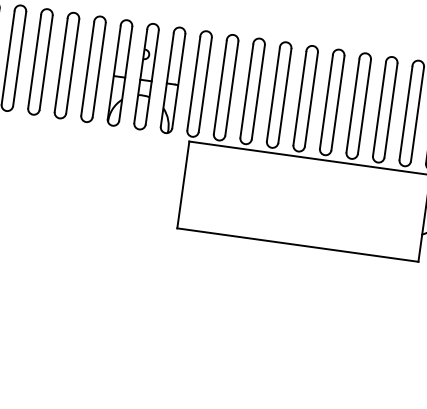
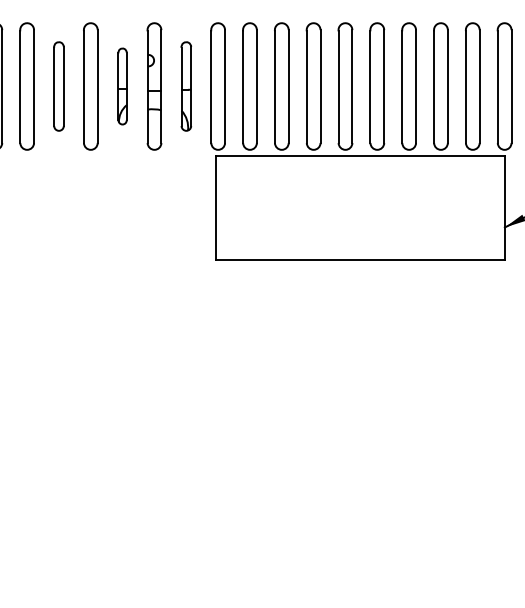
part: (66, 65) -> (58, 86), size x0.7
part: (119, 72) -> (122, 86), size x0.6
part: (173, 80) -> (186, 86), size x0.7

